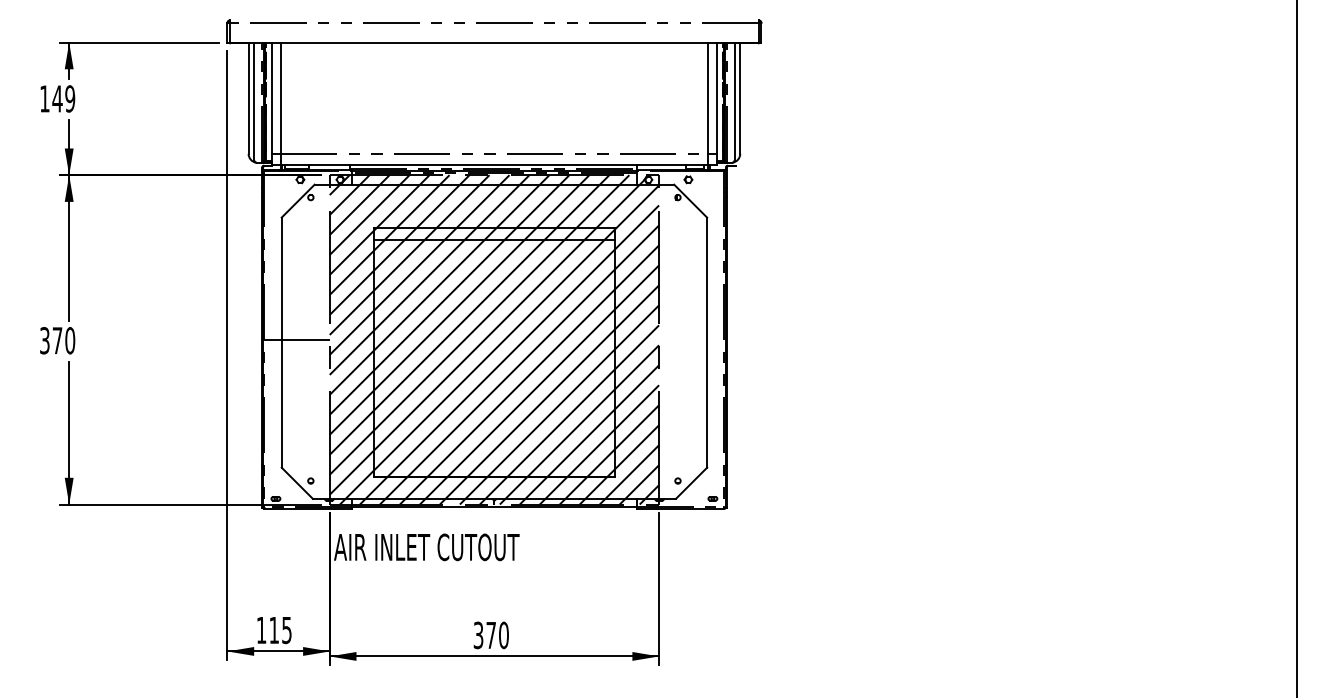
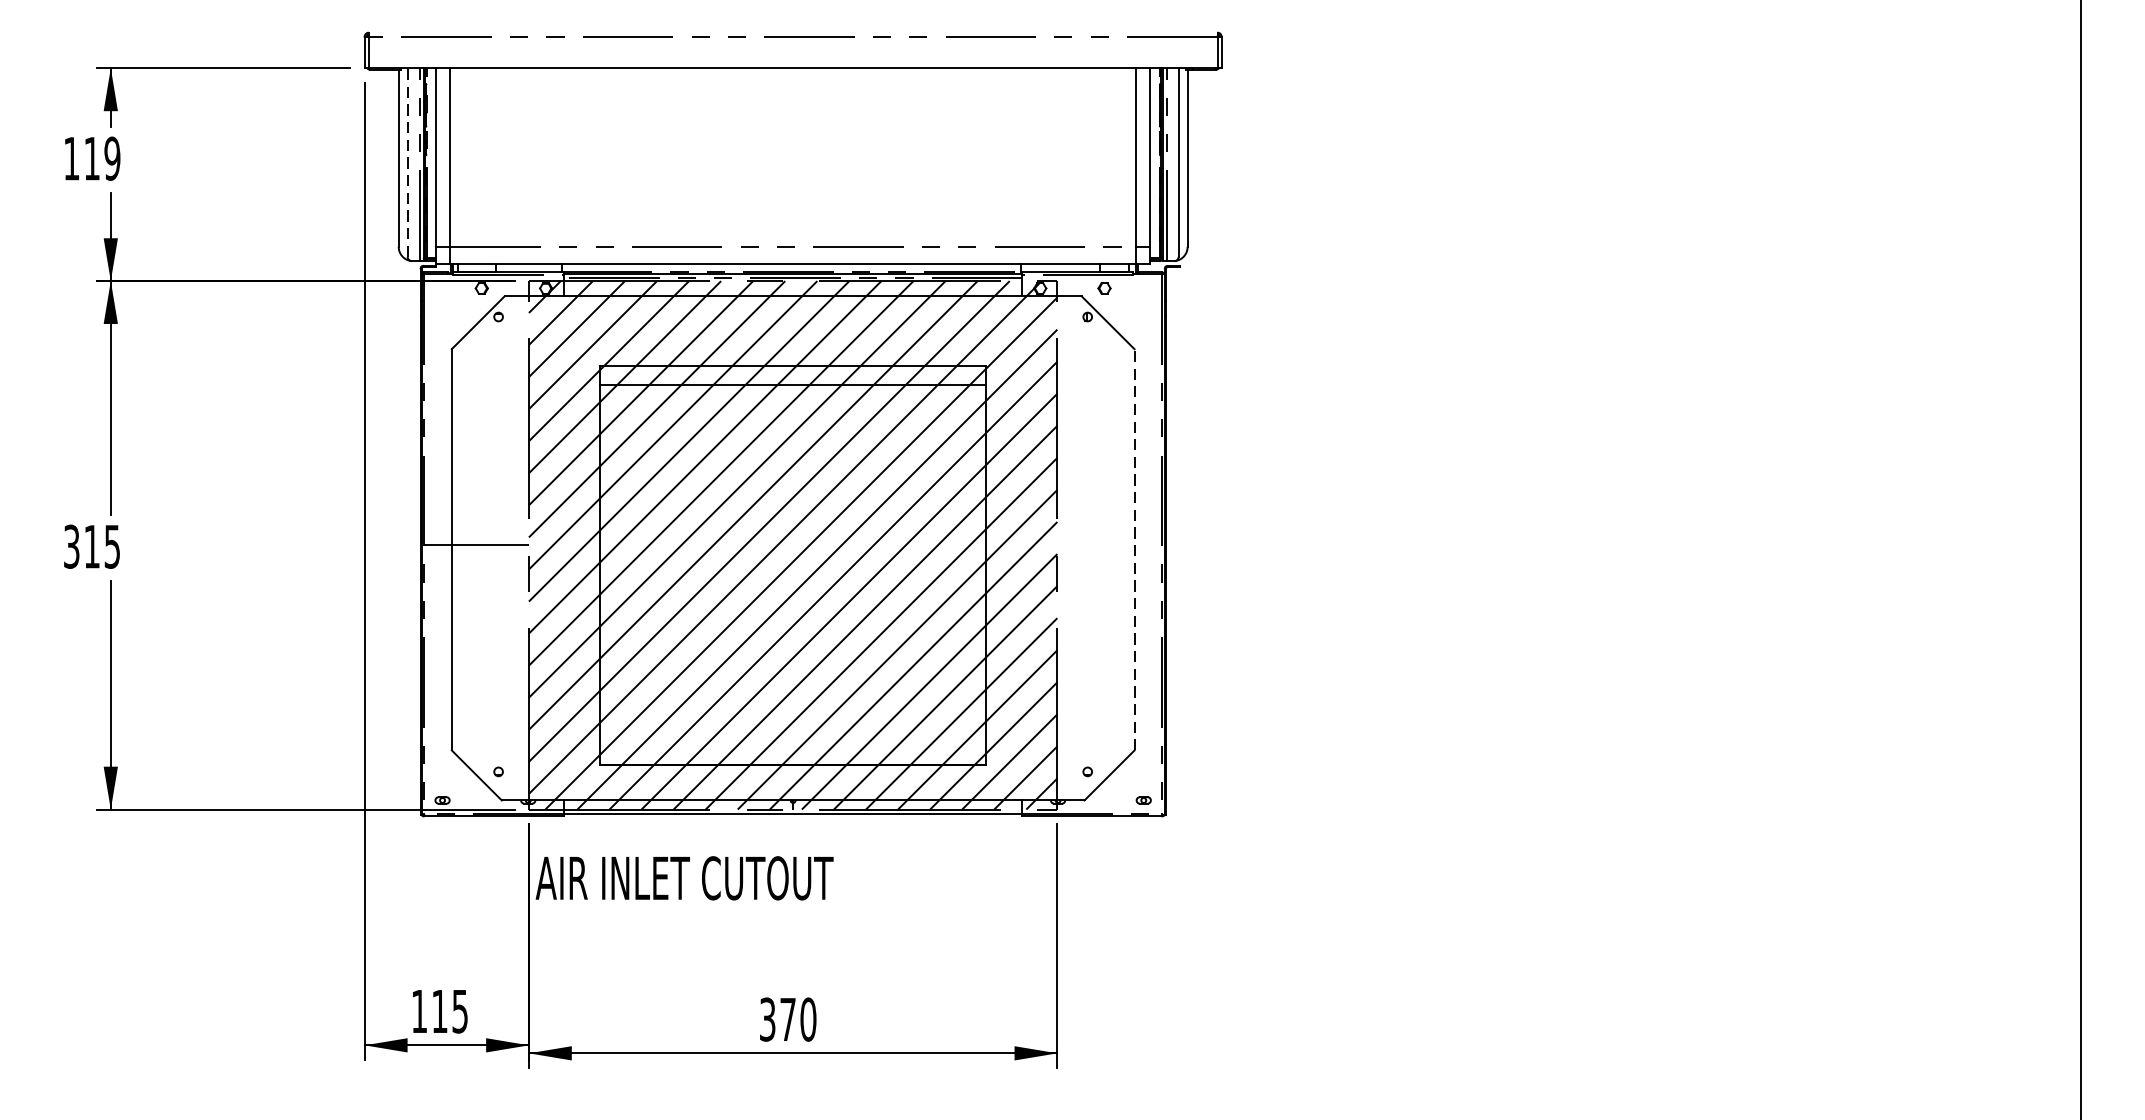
text: (57, 98) -> (92, 158), 149 -> 119
line: (254, 101) -> (408, 162), solid -> dashed
text: (64, 340) -> (103, 546), 370 -> 315
line: (707, 342) -> (1135, 549), solid -> dashed

